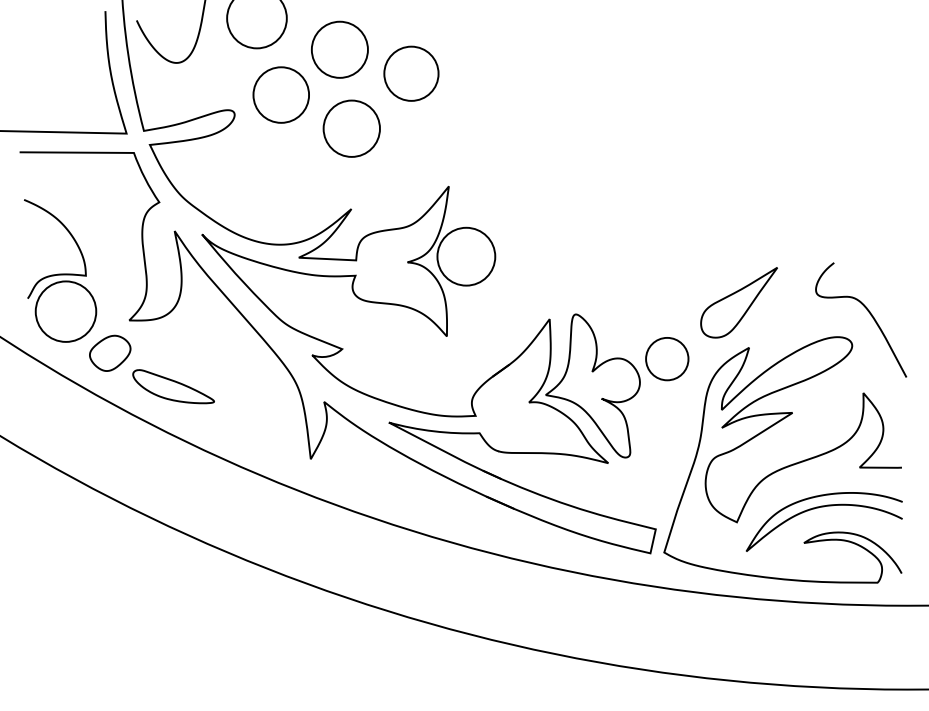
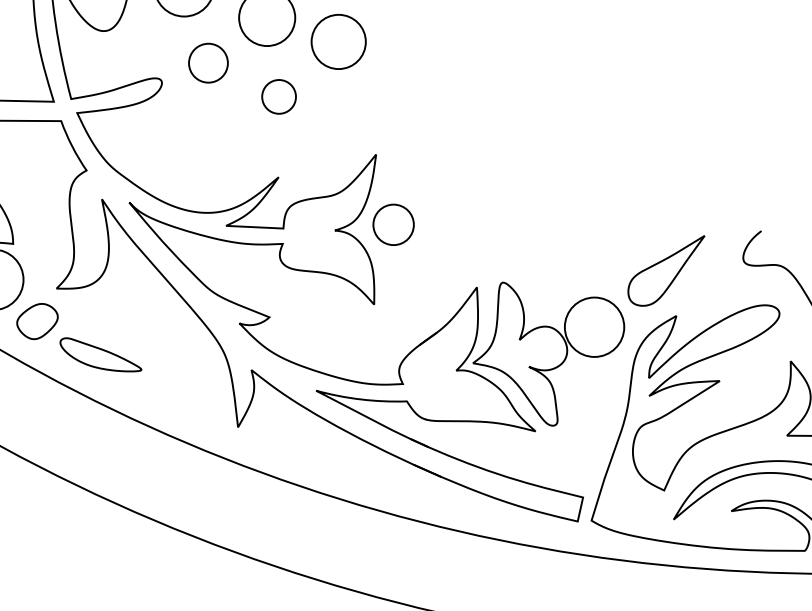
circle: (280, 94) -> (207, 62), size x0.7
circle: (351, 128) -> (278, 96), size x0.6
circle: (466, 256) -> (393, 224), size x0.7
circle: (667, 358) -> (594, 326), size x1.4

